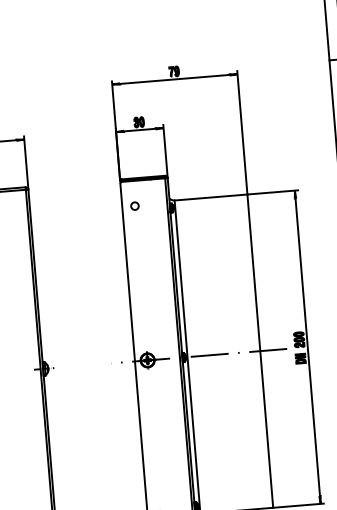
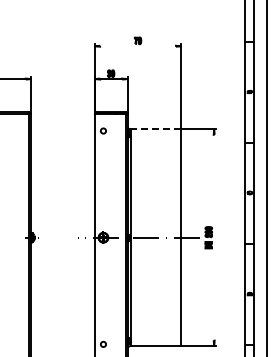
line: (174, 79) -> (137, 46), removed
line: (210, 197) -> (155, 129), solid -> dashed
line: (308, 346) -> (214, 237), removed

